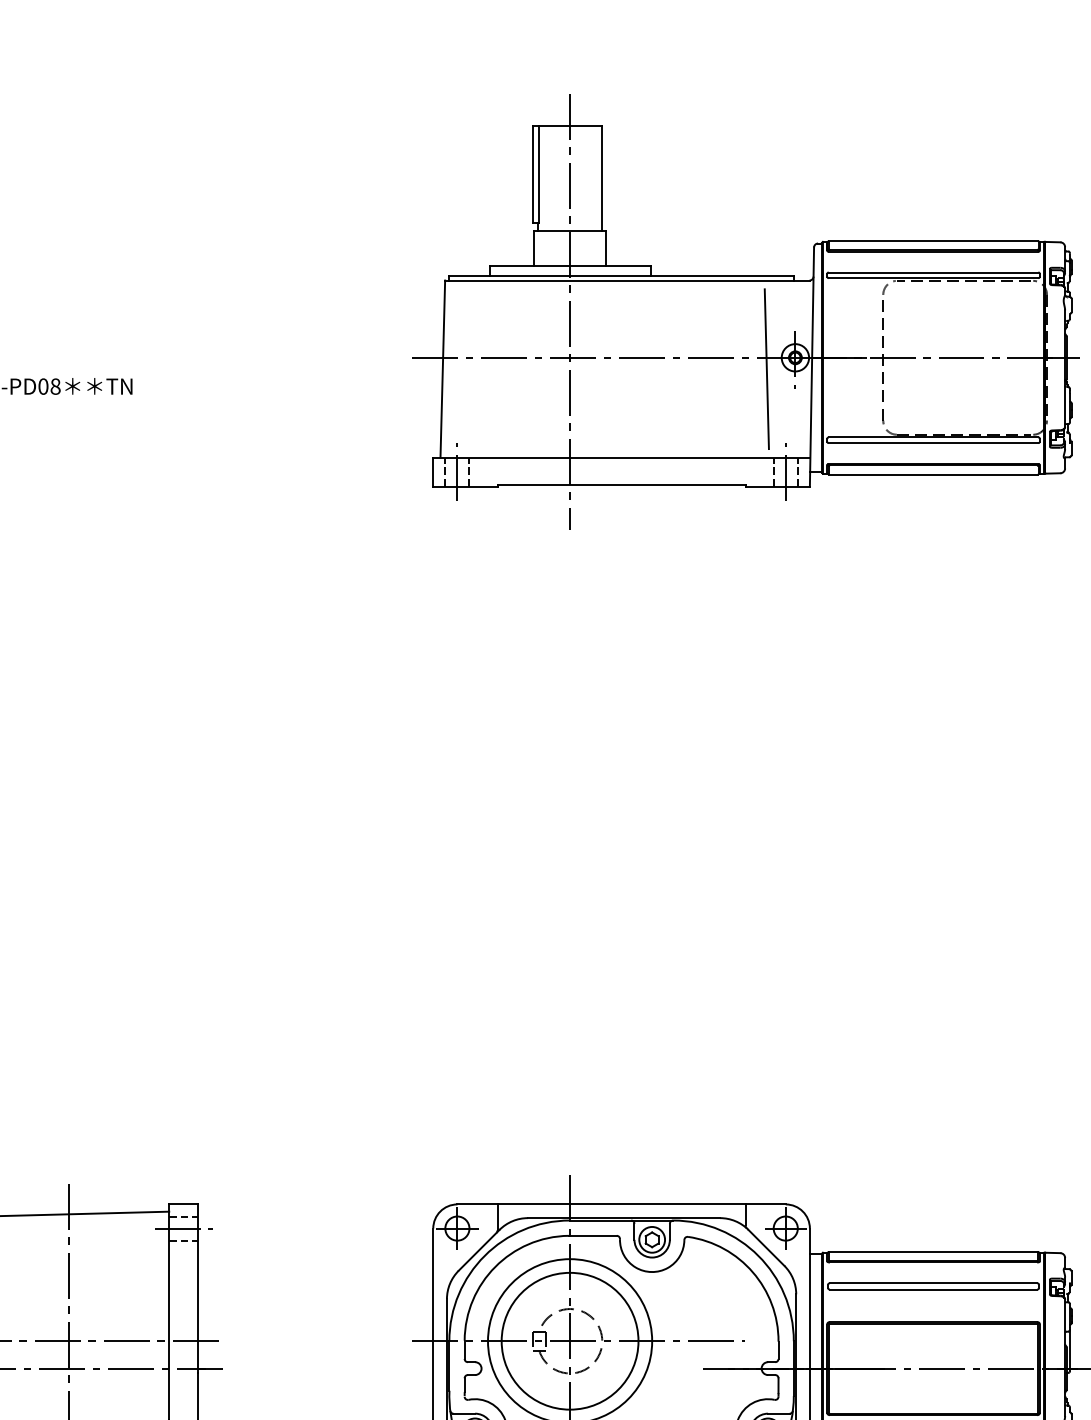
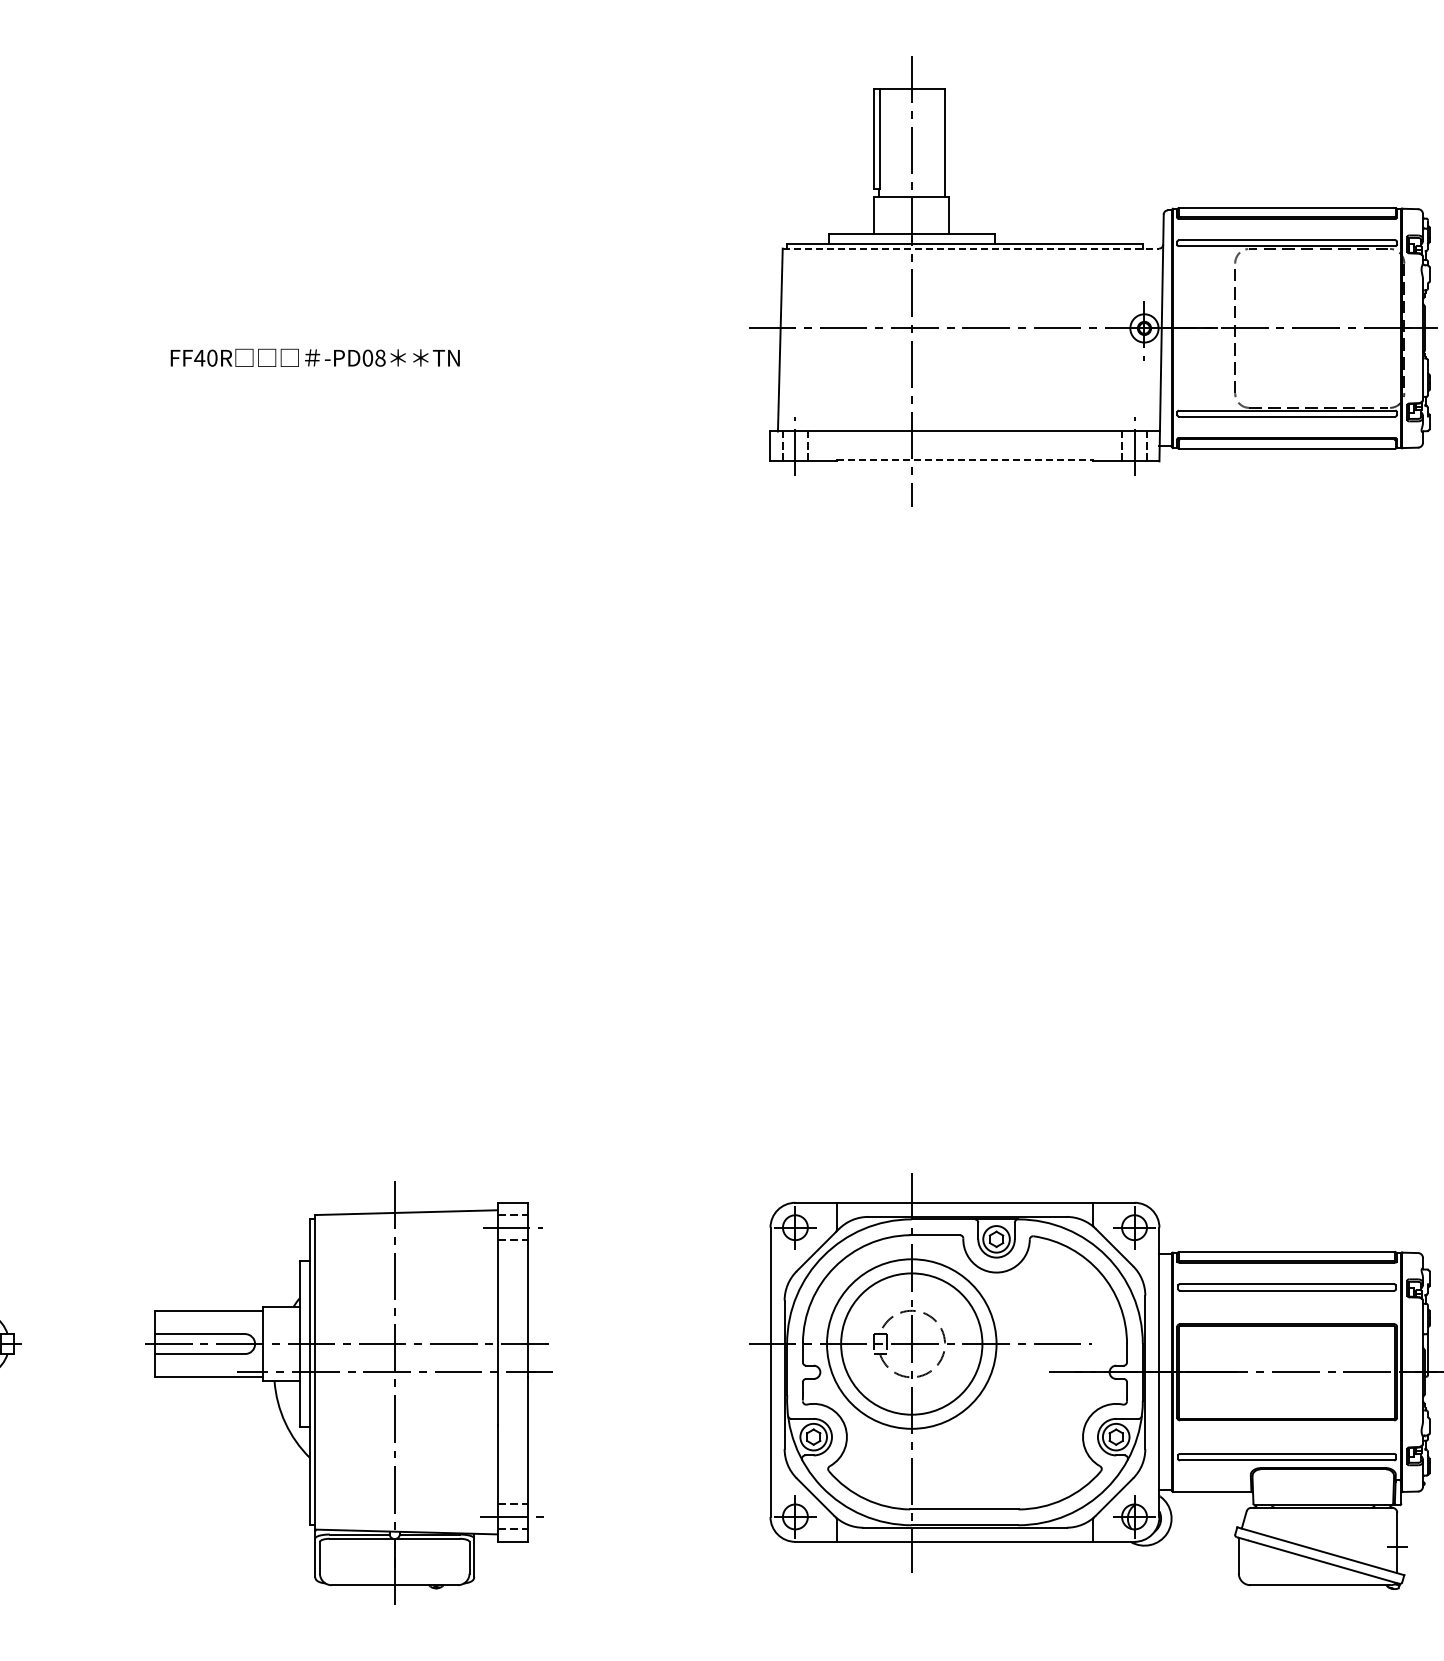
line: (627, 280) -> (971, 248), solid -> dashed
line: (766, 368) -> (1114, 339), removed
line: (621, 484) -> (964, 459), solid -> dashed

